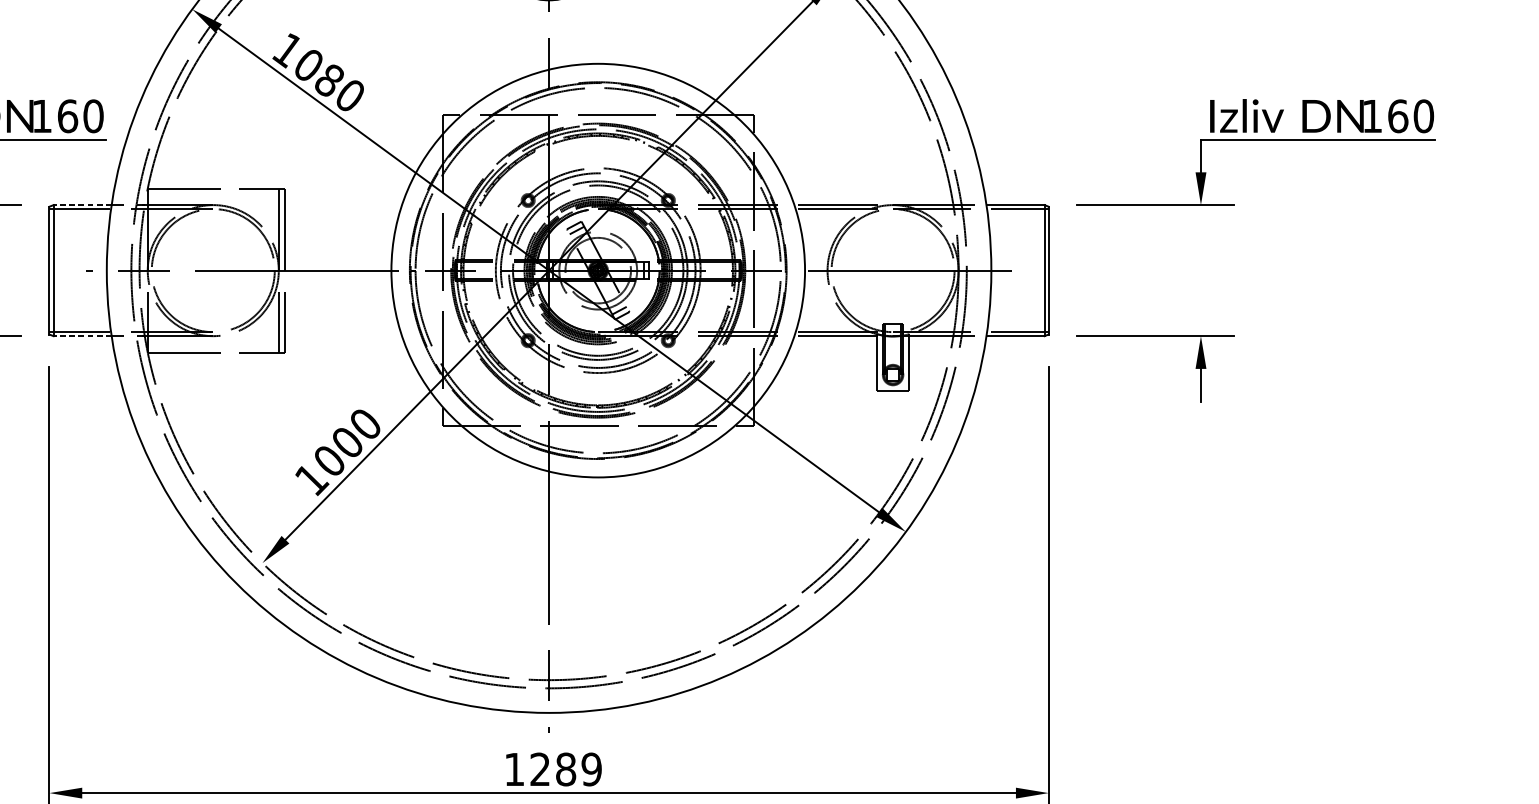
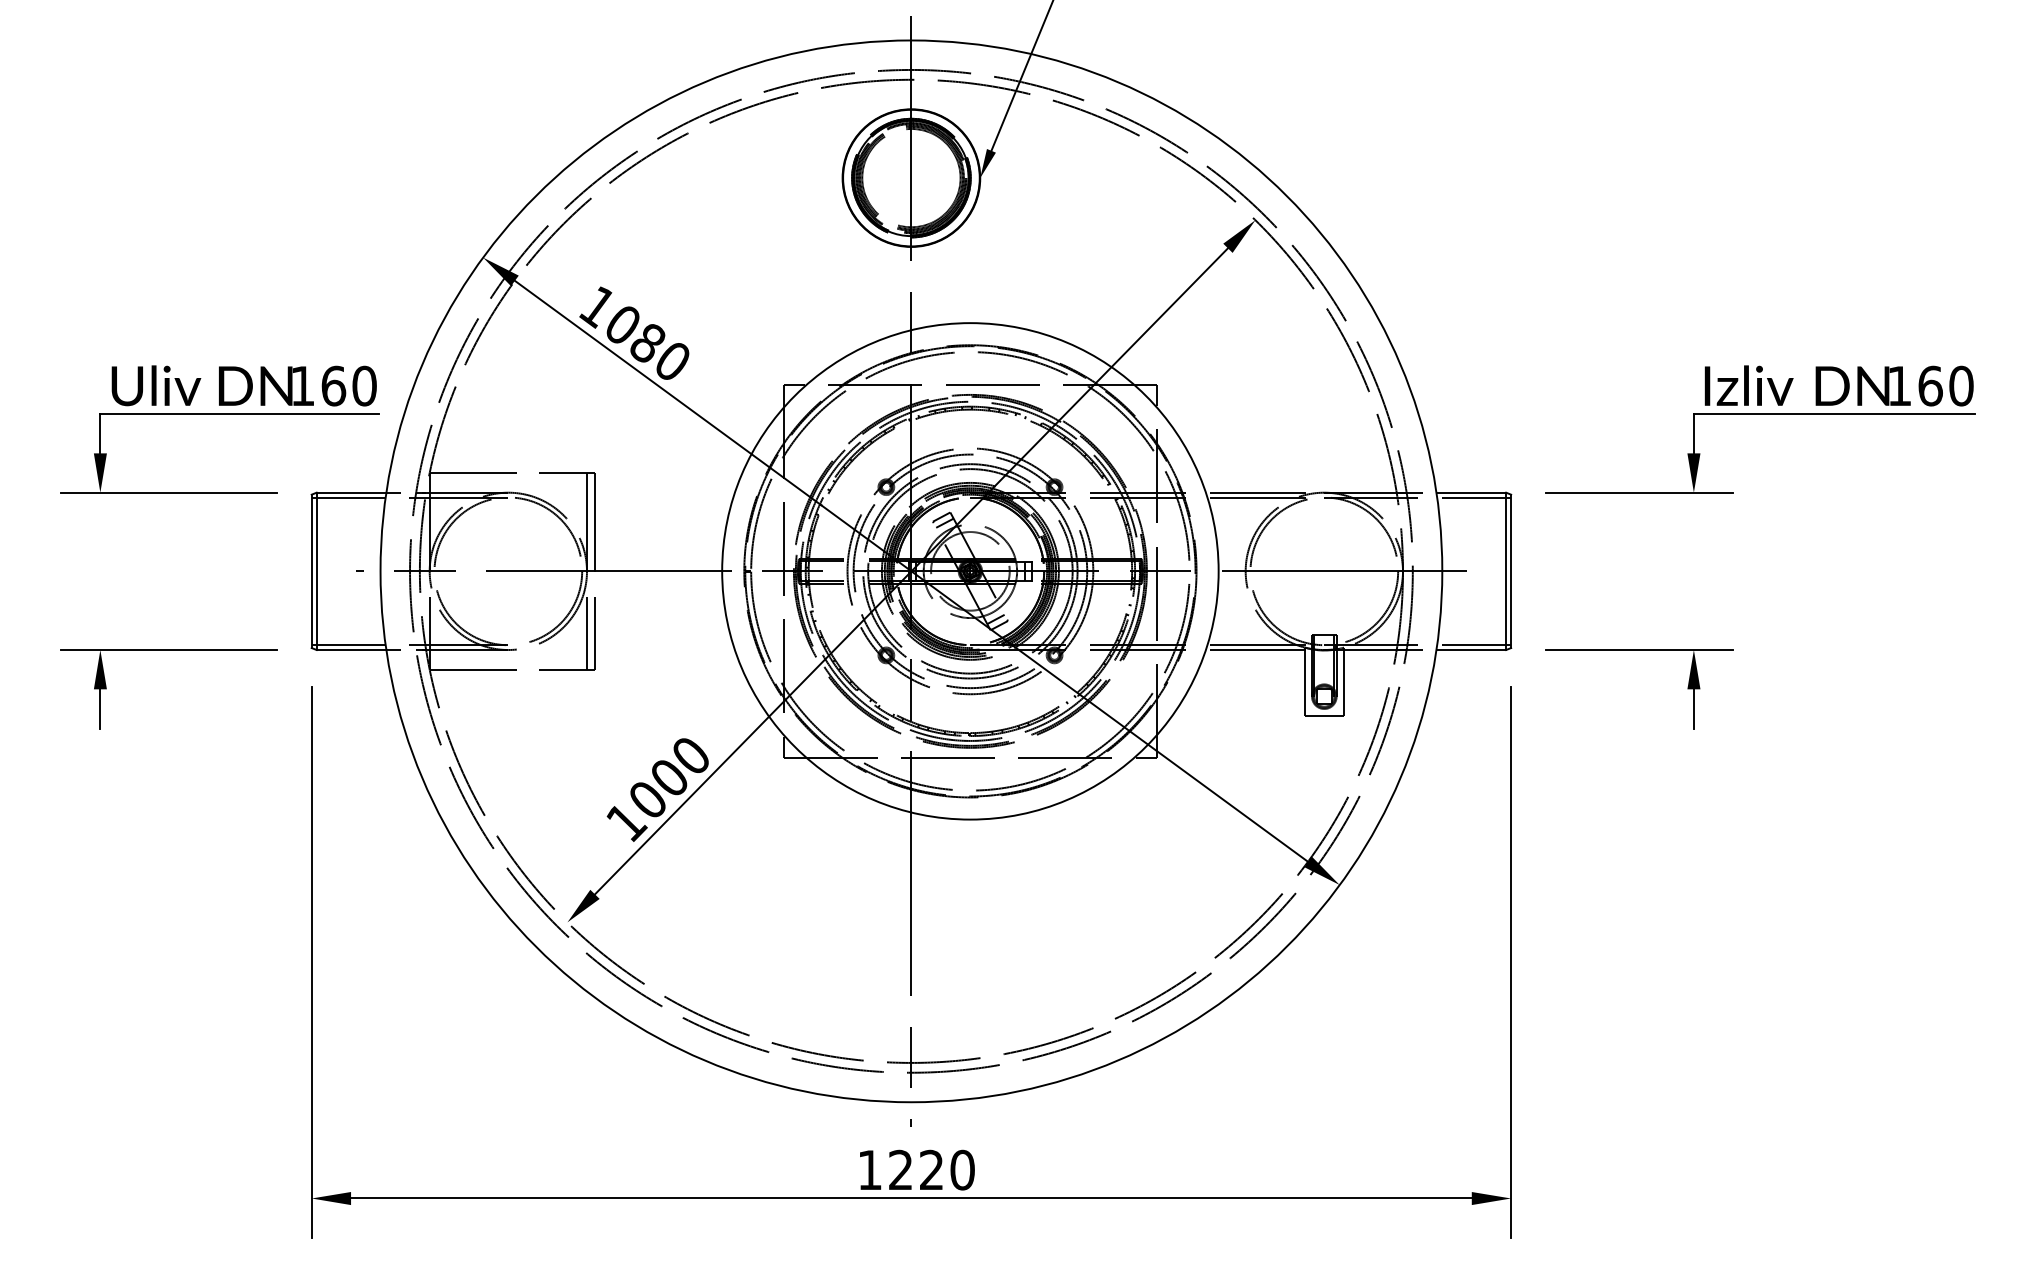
line: (82, 204) -> (351, 492), dashed -> solid
line: (82, 336) -> (351, 650), dashed -> solid
text: (578, 768) -> (946, 1169), 1289 -> 1220

